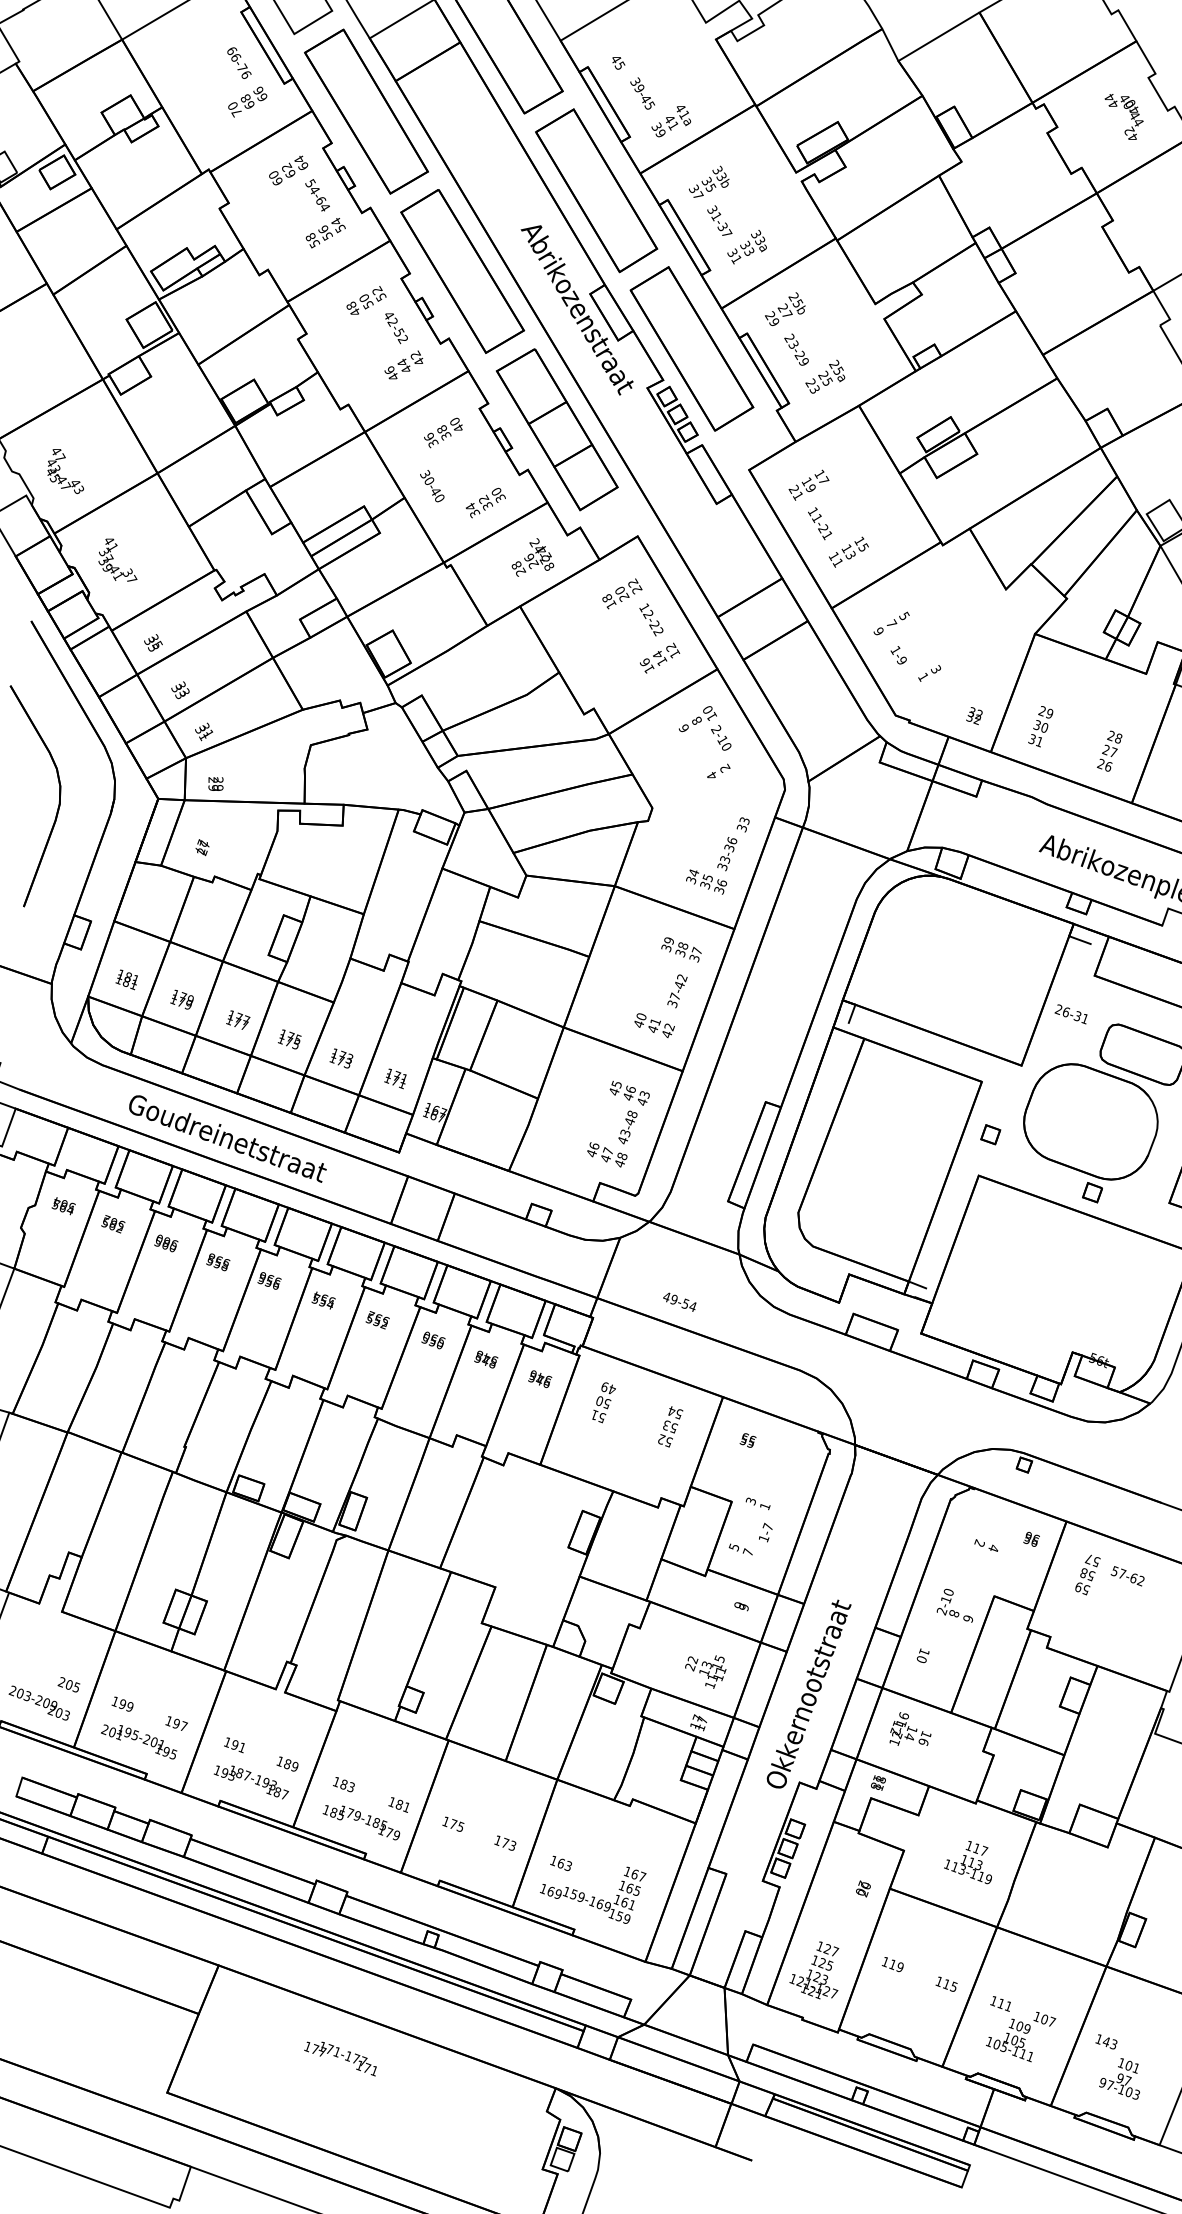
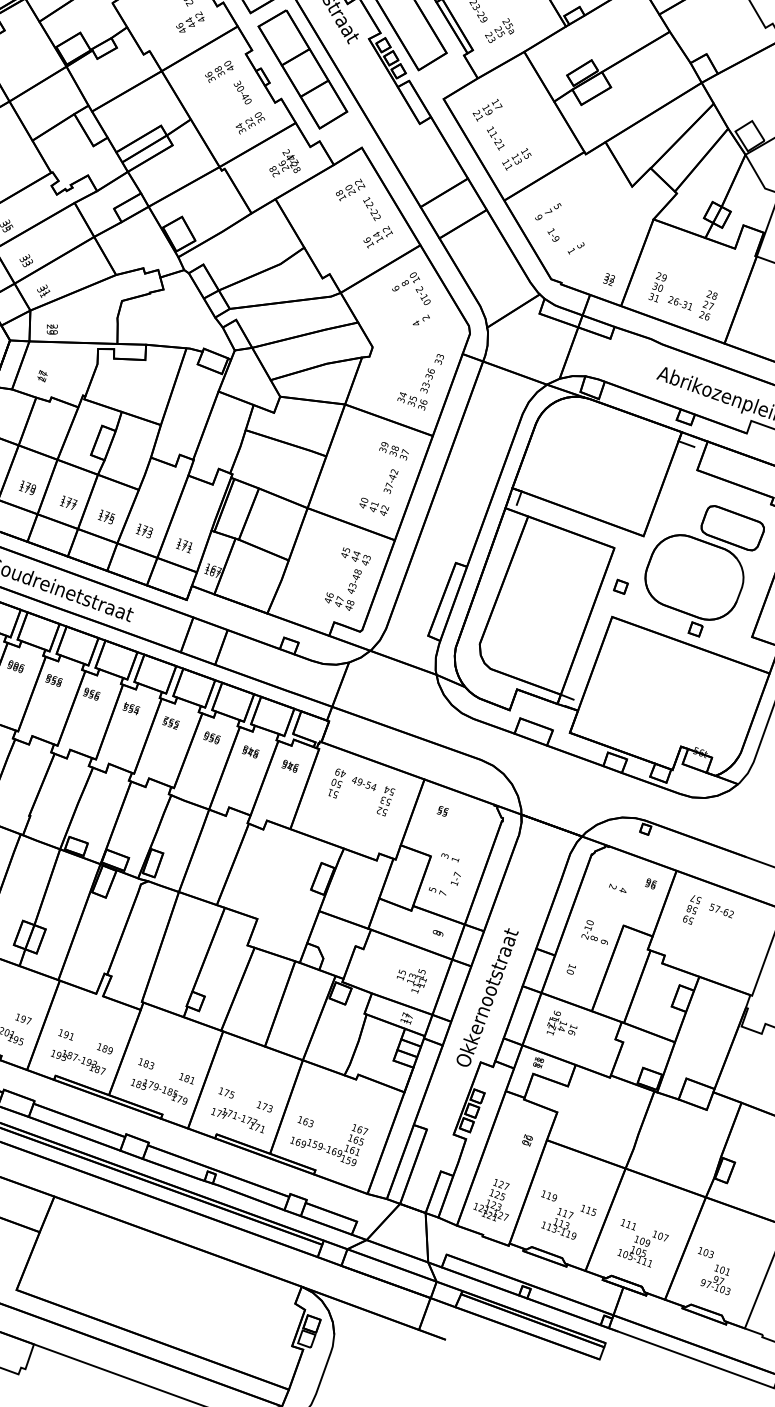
text: (432, 486) -> (242, 92), moved
text: (1070, 1014) -> (679, 303), moved
text: (630, 1089) -> (356, 553), 46 -> 44
text: (679, 1301) -> (363, 783), moved
text: (691, 1663) -> (401, 974), 22 -> 15
text: (967, 1862) -> (558, 1223), moved
text: (1105, 2042) -> (705, 1253), 143 -> 103
text: (340, 2058) -> (237, 1120), moved

